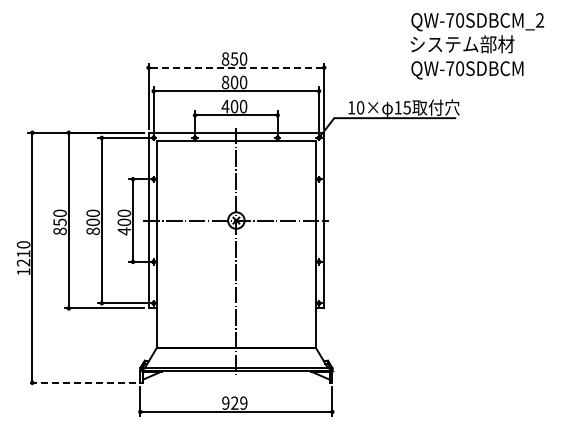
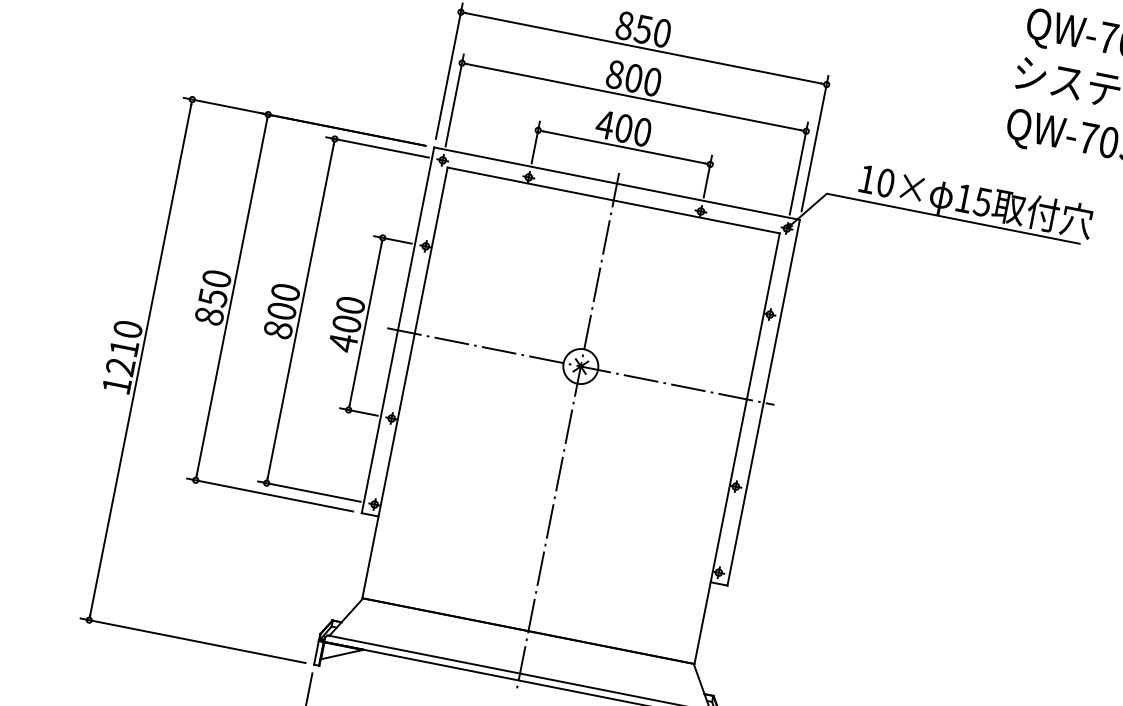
line: (236, 67) -> (644, 47), dashed -> solid
line: (81, 382) -> (191, 639), dashed -> solid

